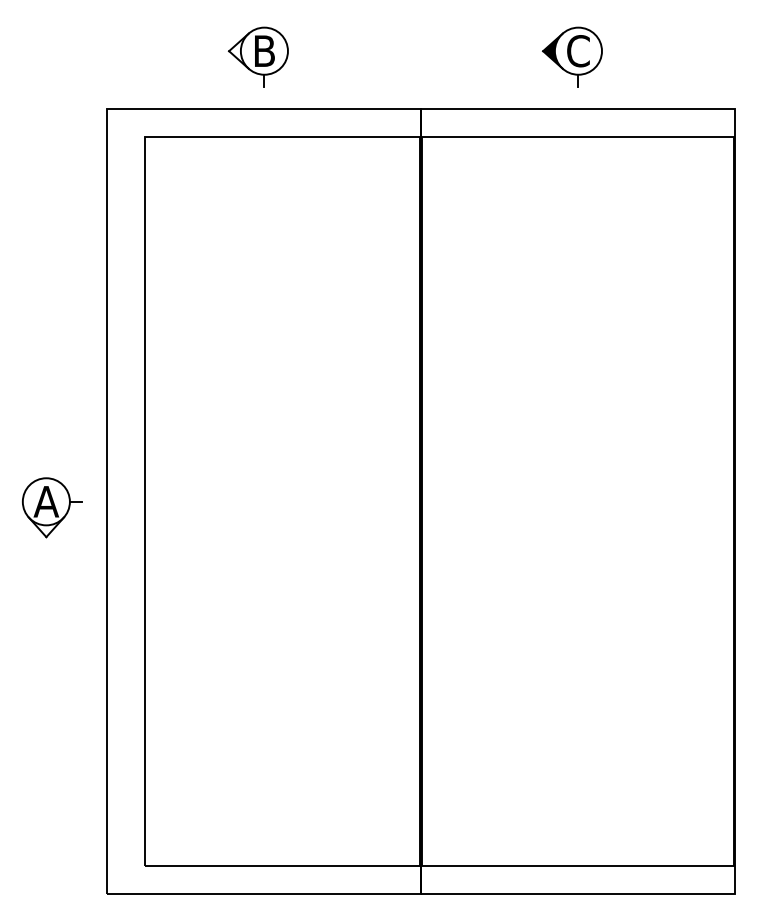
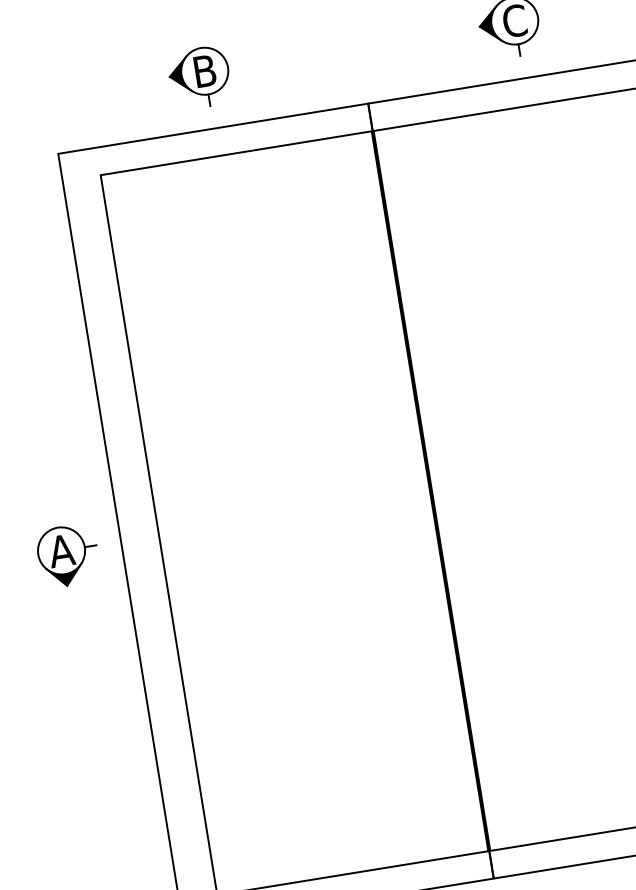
fill: (238, 50) -> (179, 74), added
fill: (45, 527) -> (64, 576), added

